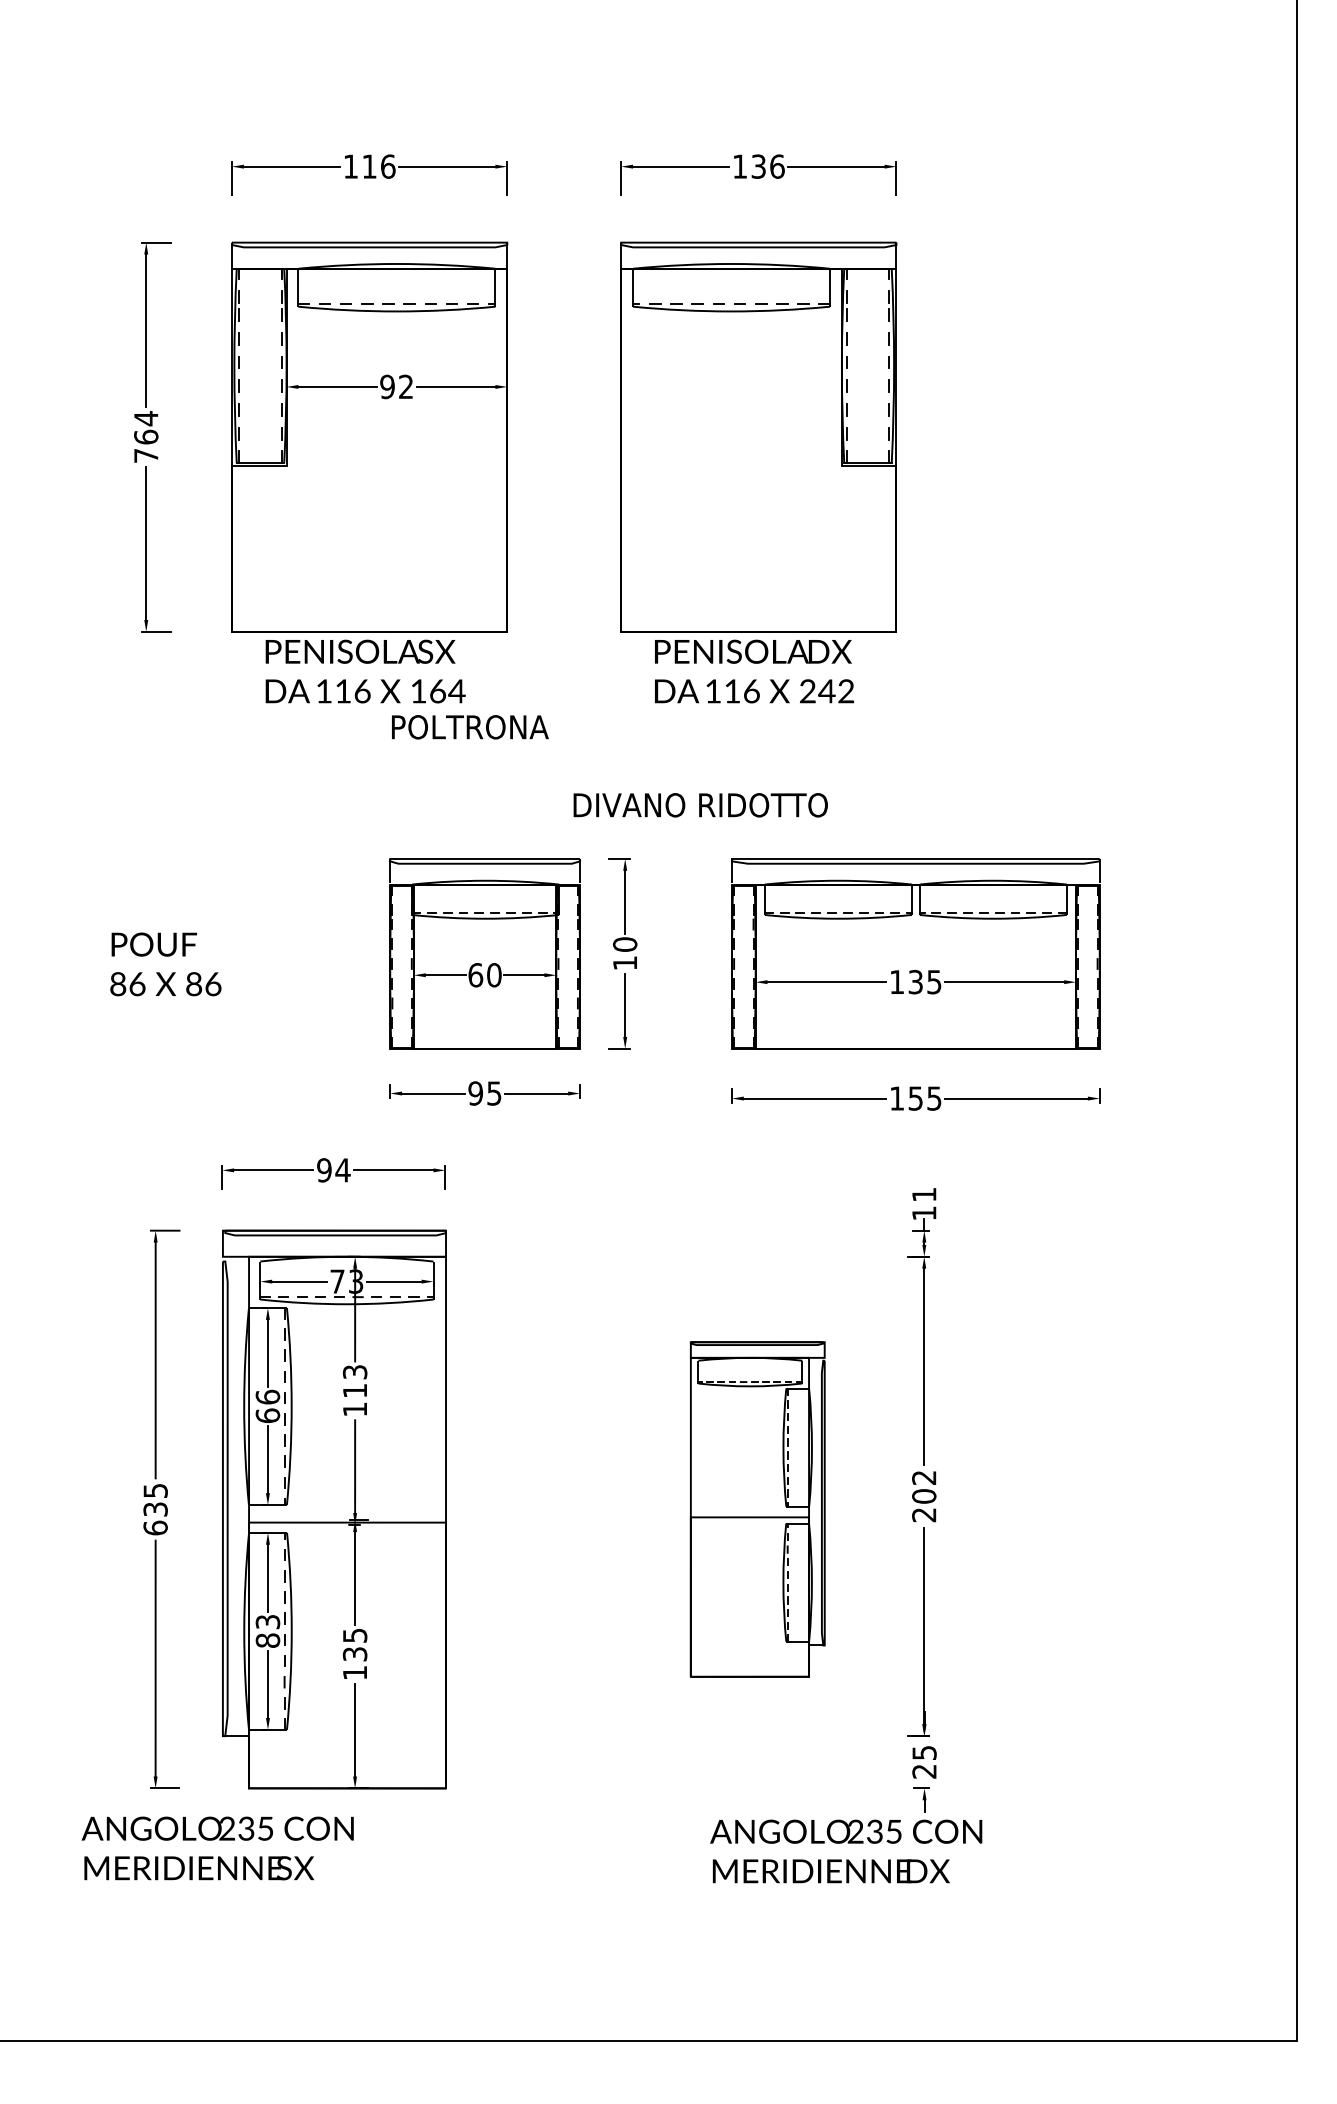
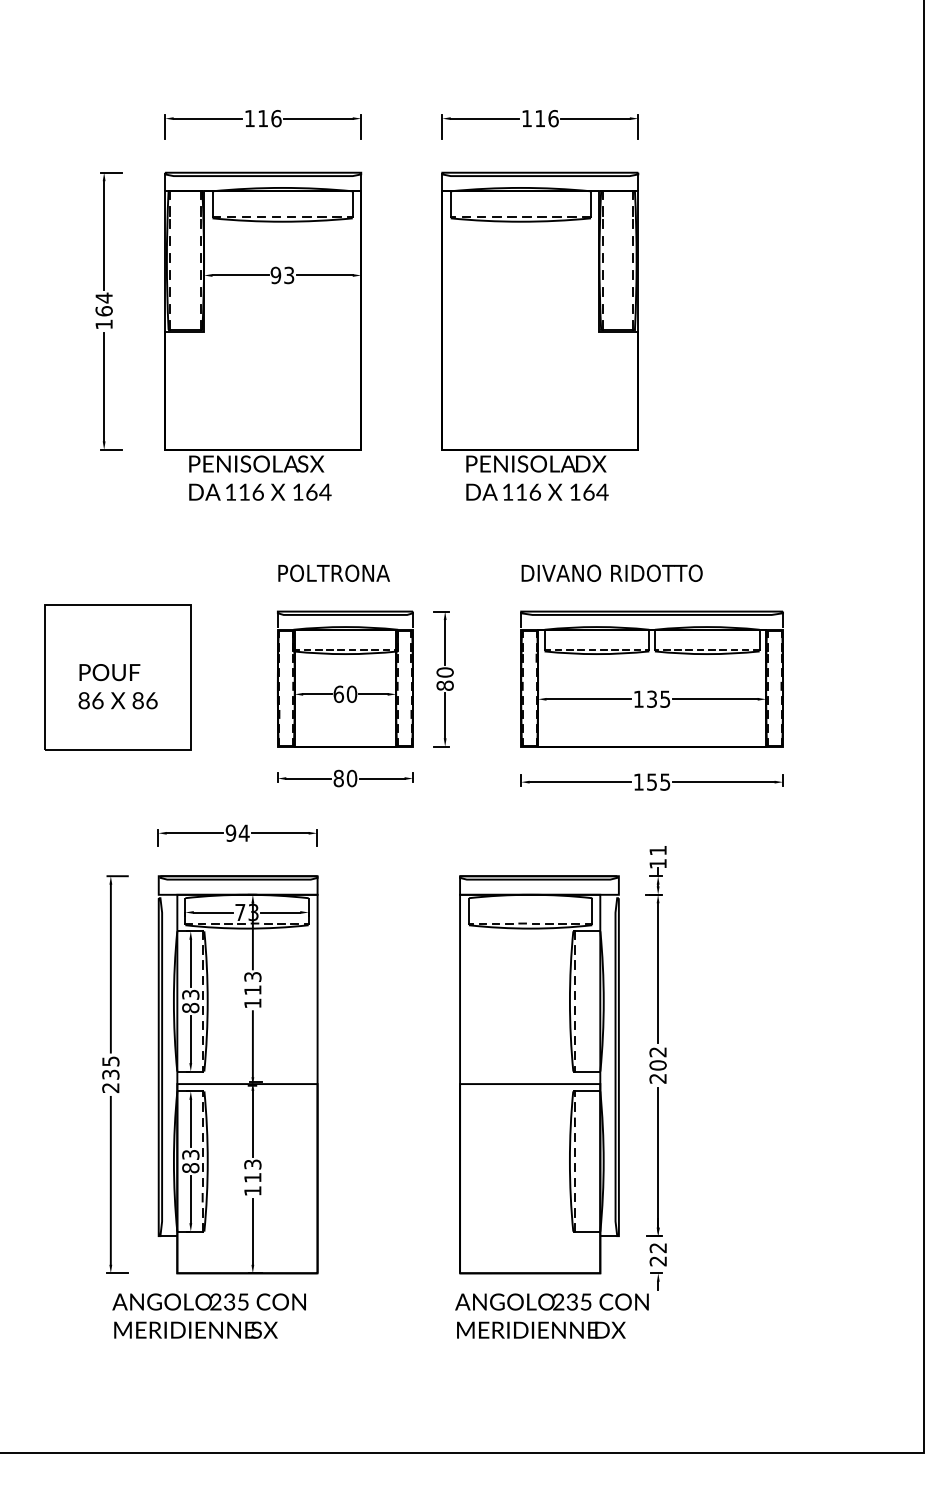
text: (758, 166) -> (540, 118), 136 -> 116
text: (406, 387) -> (289, 275), 92 -> 93
text: (146, 455) -> (104, 324), 764 -> 164
text: (826, 691) -> (588, 492), 242 -> 164
text: (470, 727) -> (334, 573), moved
text: (700, 805) -> (611, 573), moved
part: (165, 951) -> (117, 677), added
text: (625, 963) -> (445, 685), 10 -> 80
text: (484, 1093) -> (344, 778), 95 -> 80
text: (267, 1406) -> (190, 1001), 66 -> 83
part: (757, 1509) -> (539, 1074), size x1.67
text: (155, 1527) -> (110, 1087), 635 -> 235
text: (354, 1644) -> (252, 1170), 135 -> 113
text: (924, 1753) -> (658, 1248), 25 -> 22
text: (217, 1848) -> (209, 1316), moved
text: (846, 1851) -> (552, 1316), moved

